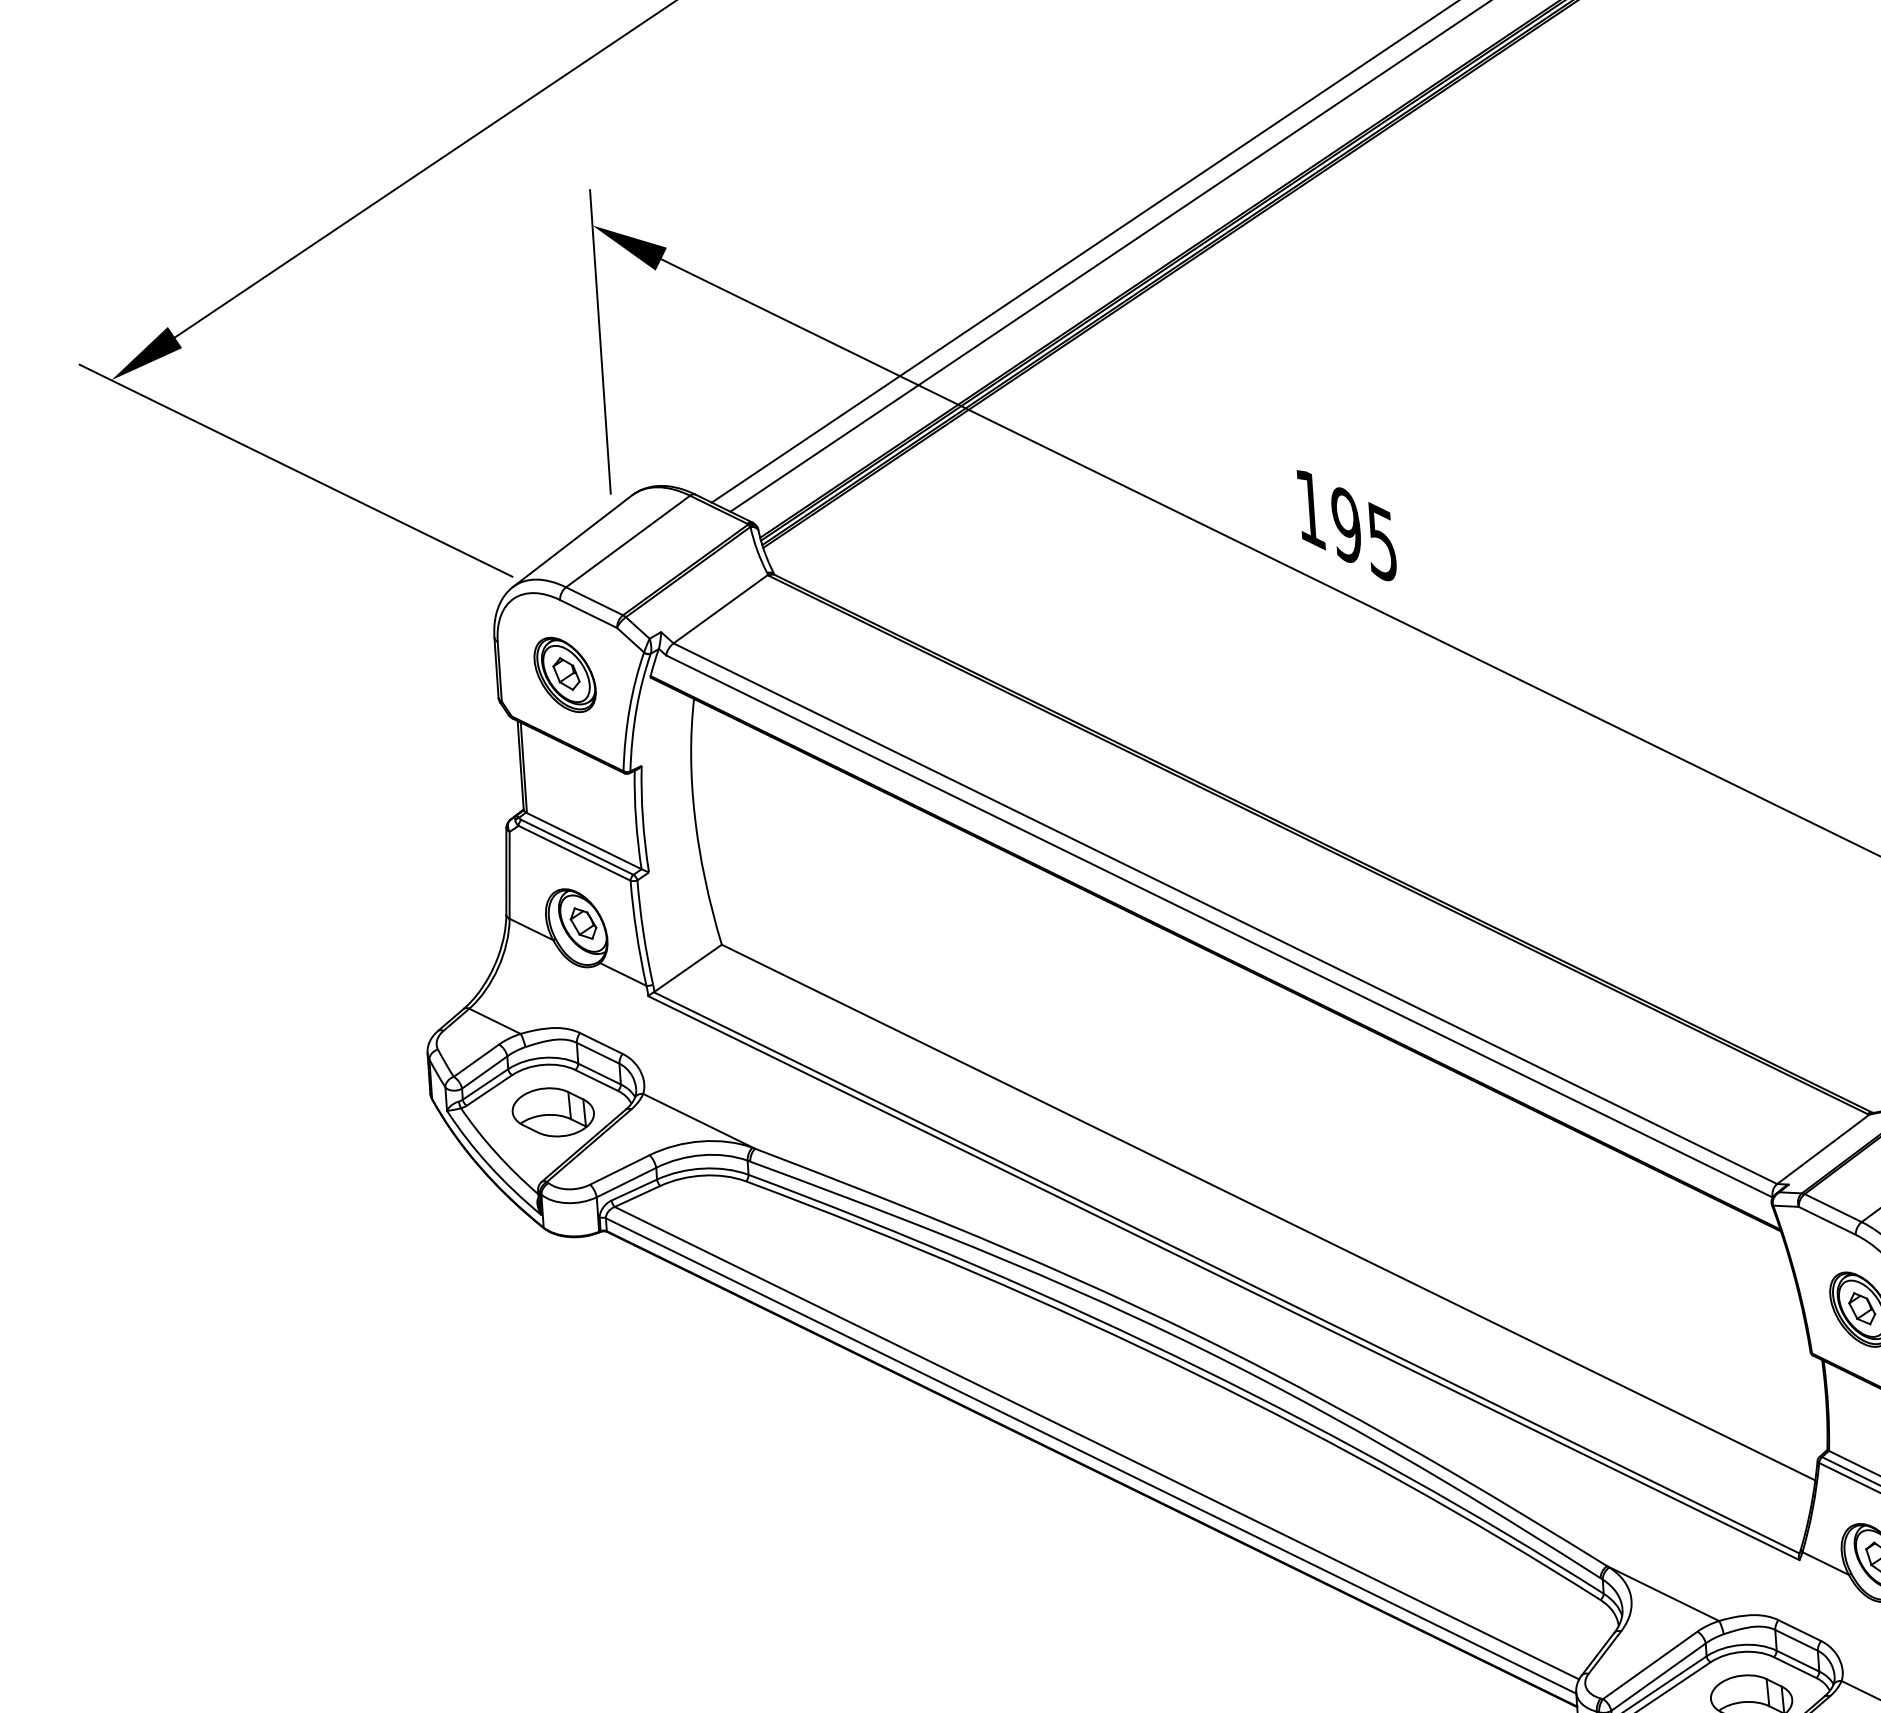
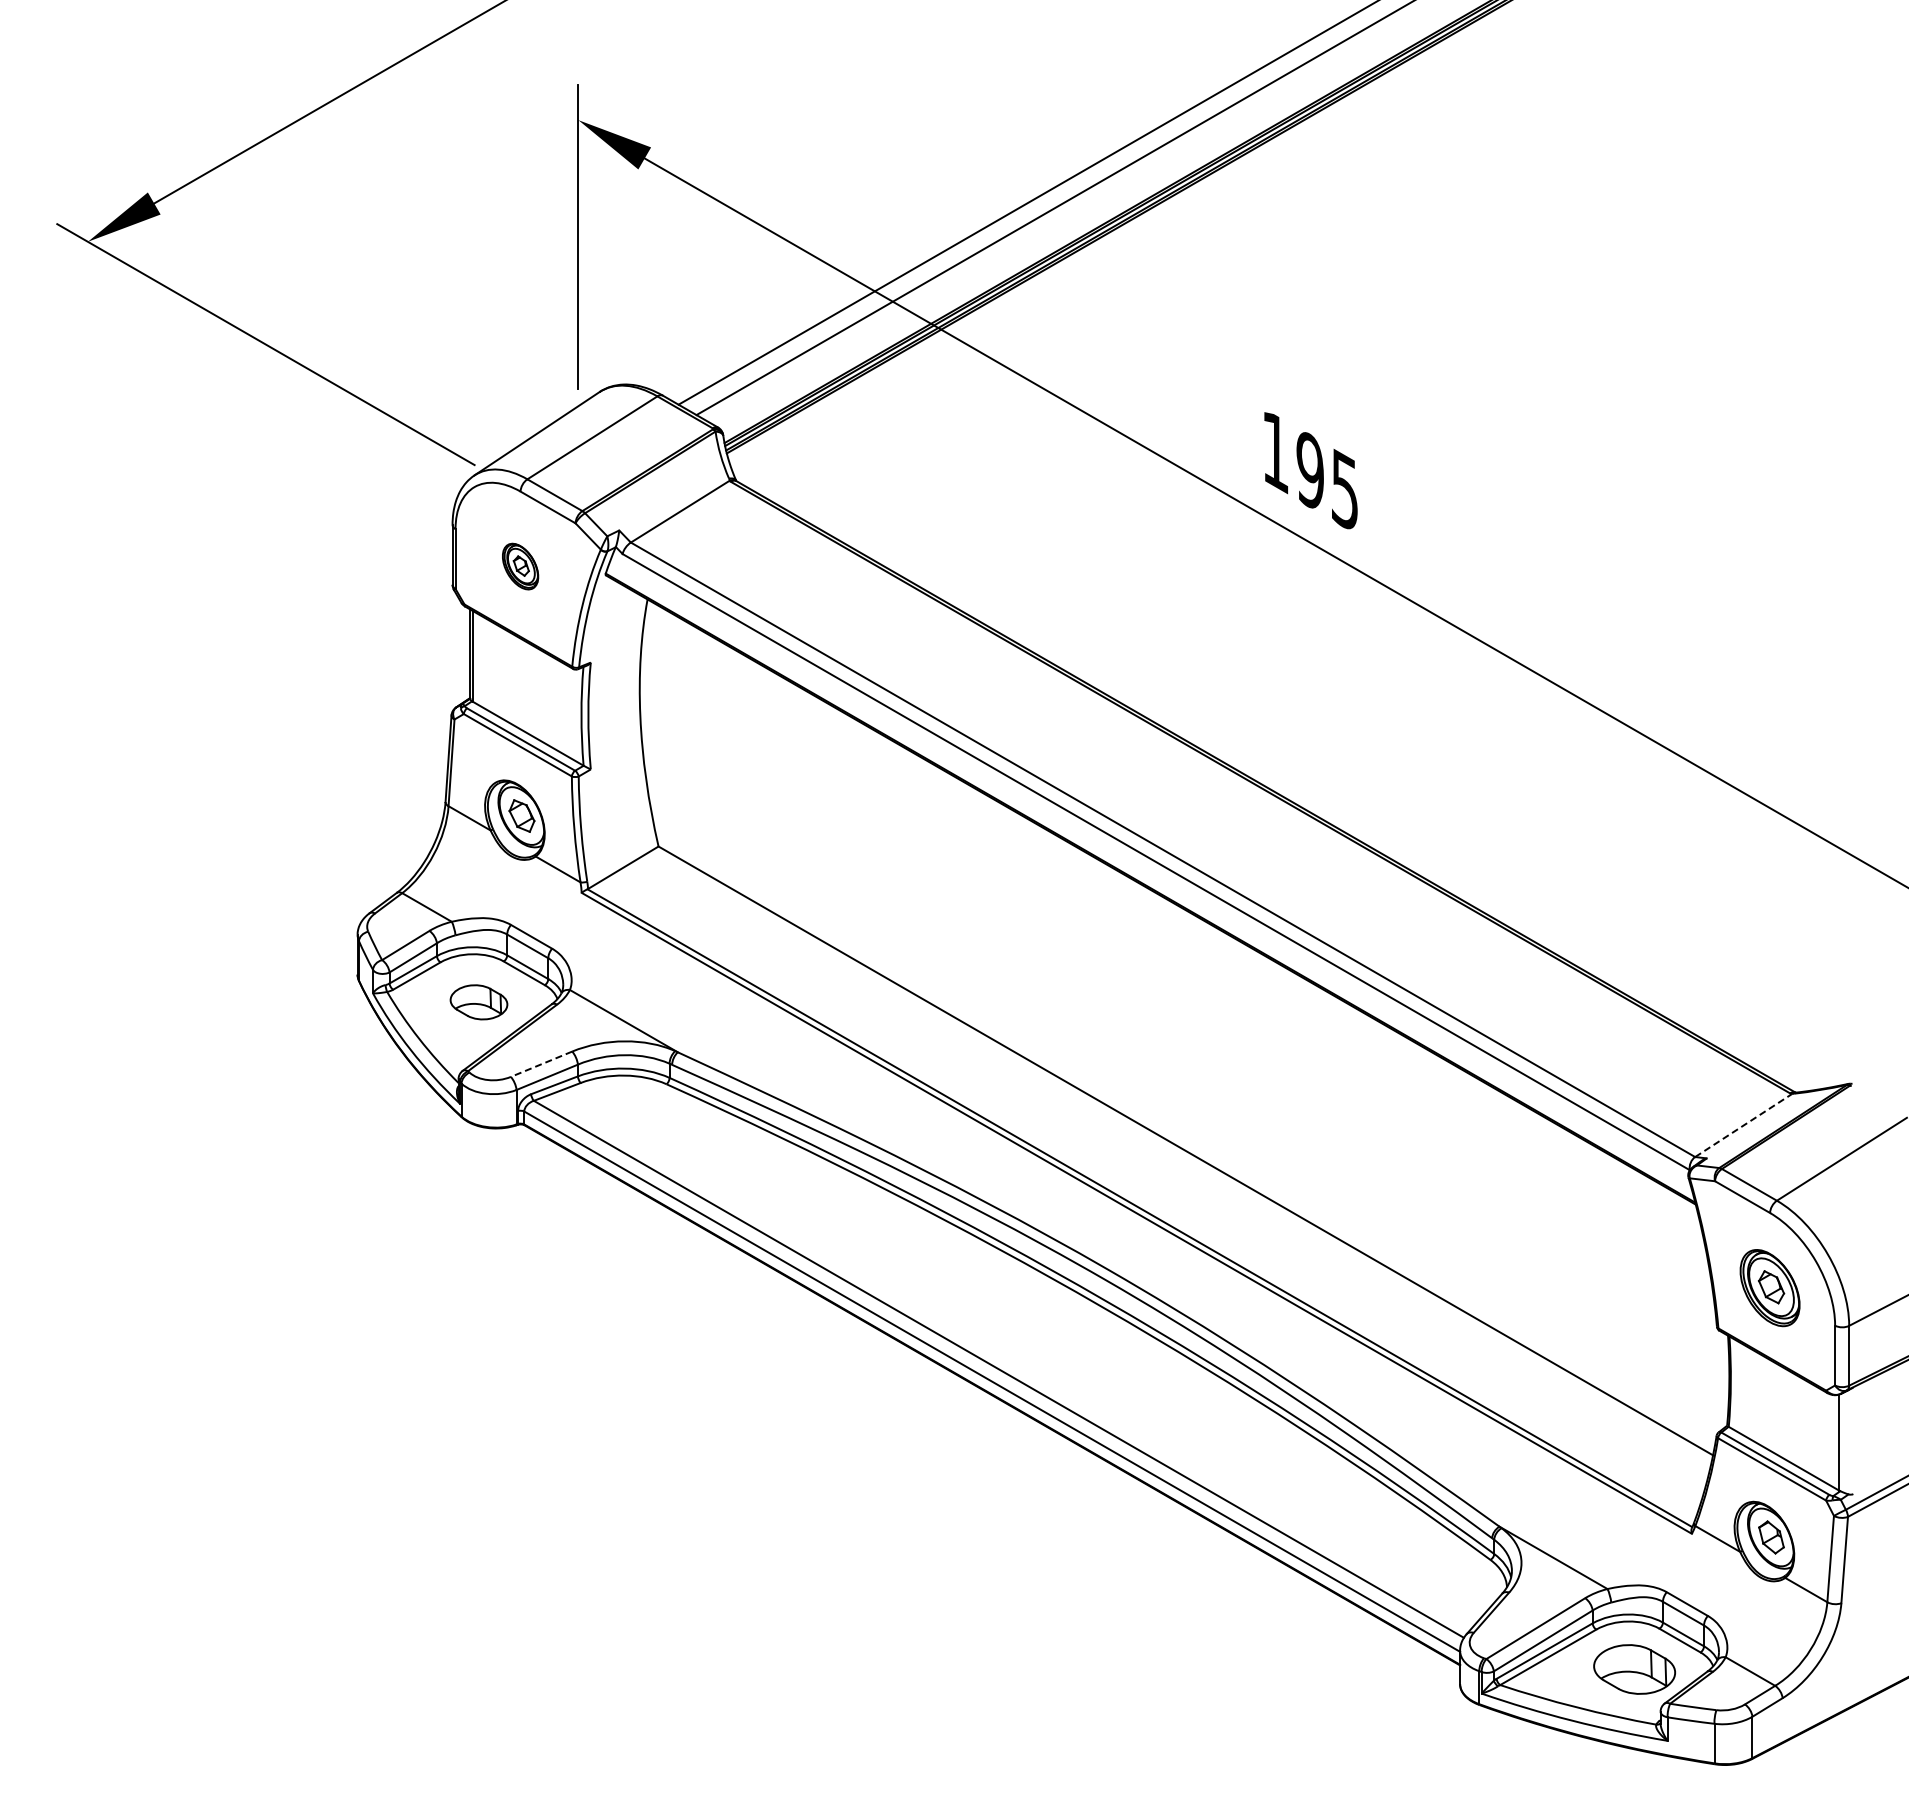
part: (565, 674) -> (520, 566), size x0.6
part: (552, 1112) -> (478, 1002), size x0.7
line: (1823, 1149) -> (1743, 1125), solid -> dashed
line: (619, 1170) -> (541, 1064), solid -> dashed

